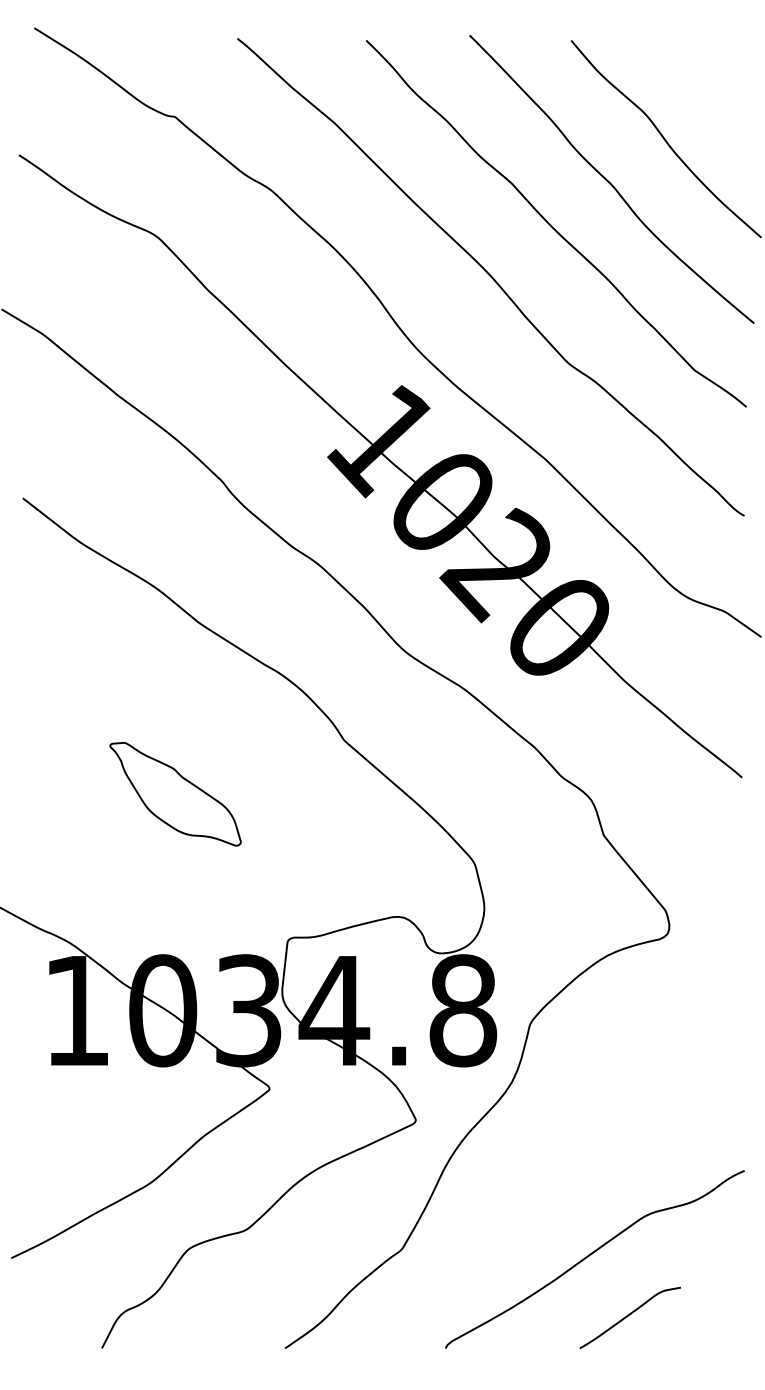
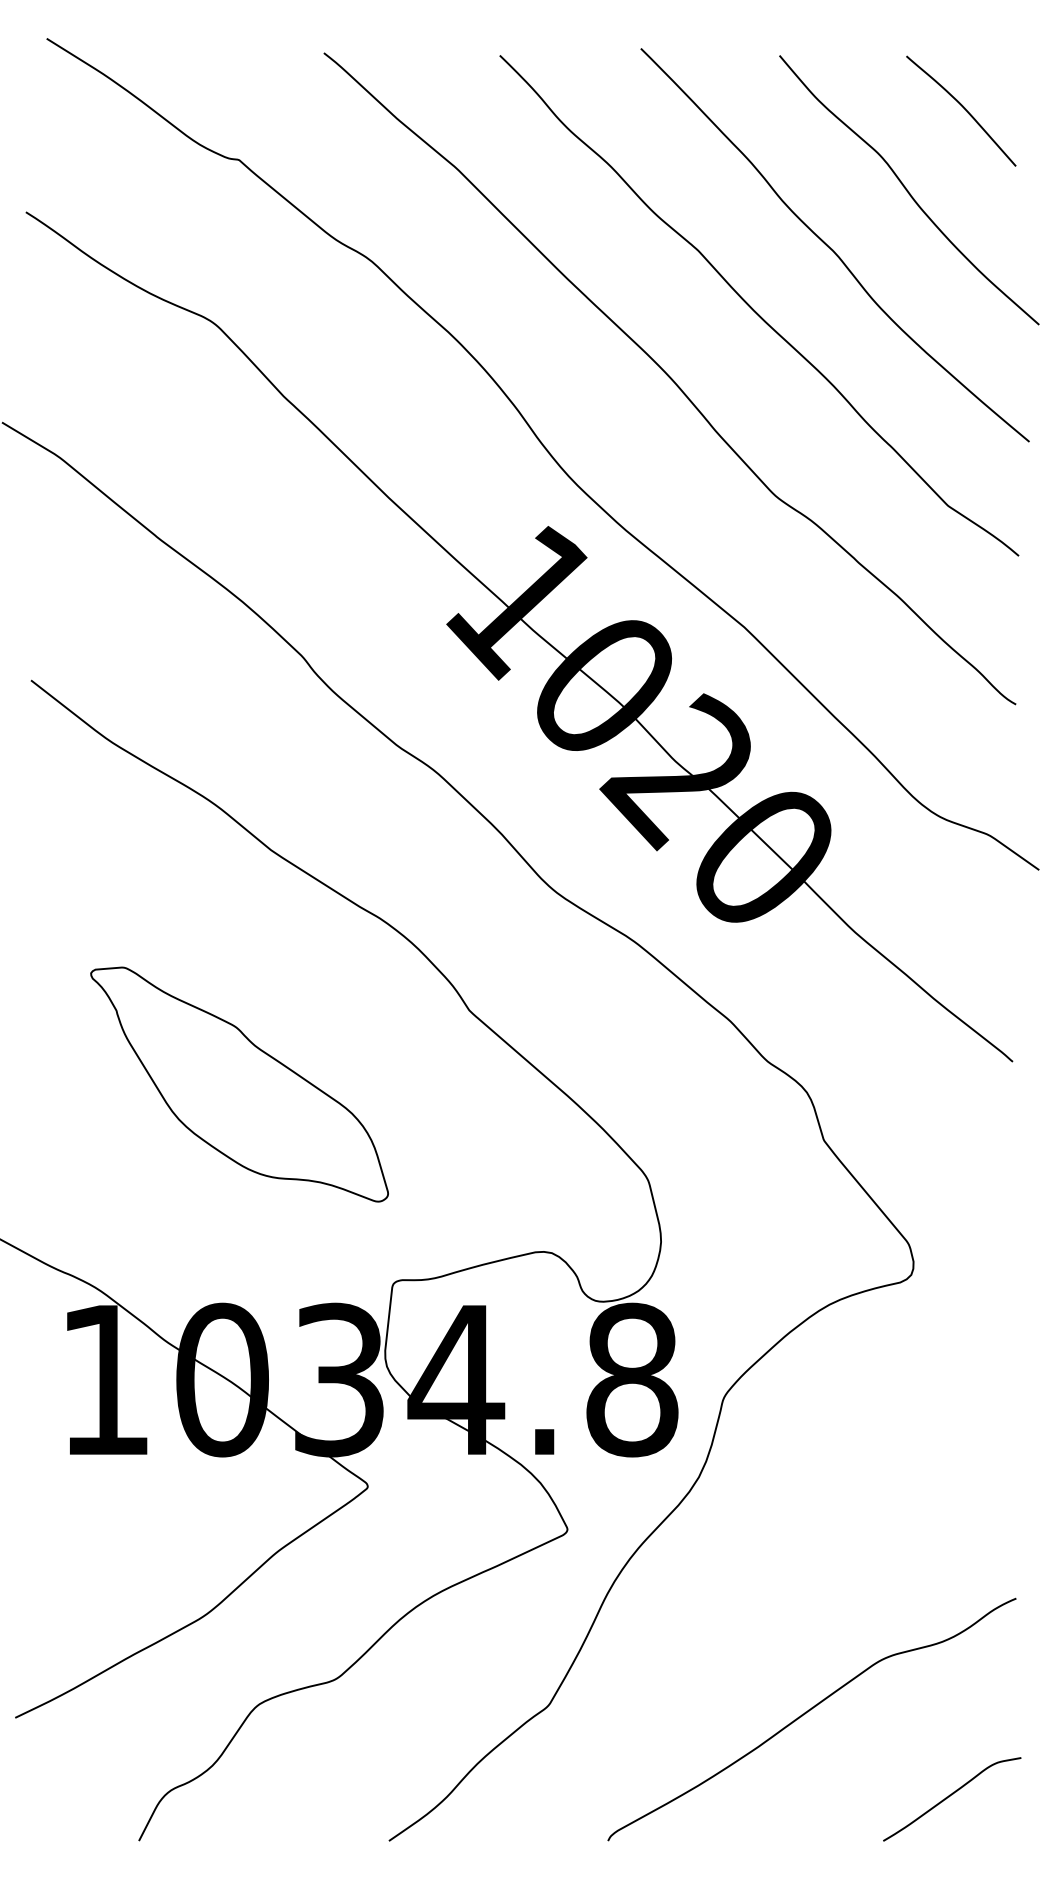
curve: (705, 79) -> (963, 108), added
part: (175, 794) -> (239, 1084), size x1.67
curve: (629, 1315) -> (950, 1796), moved

